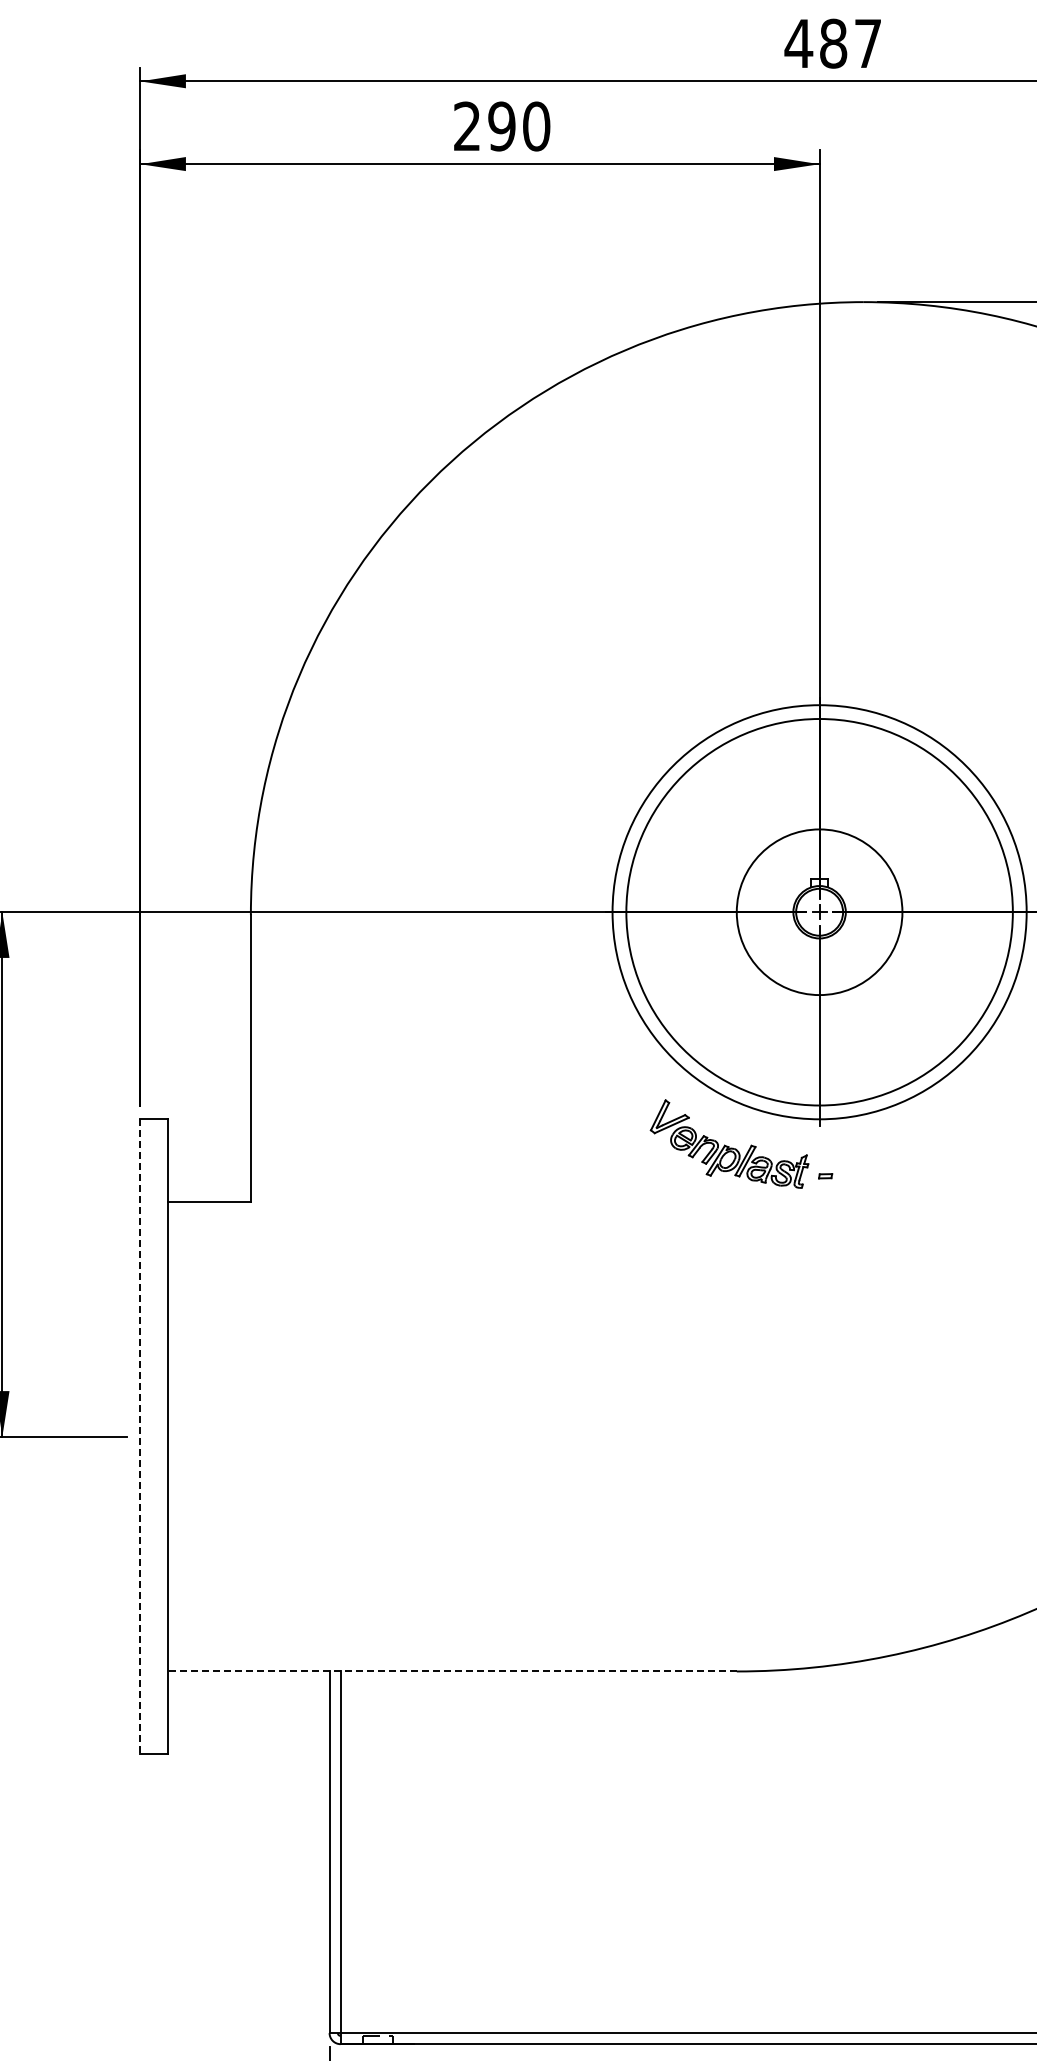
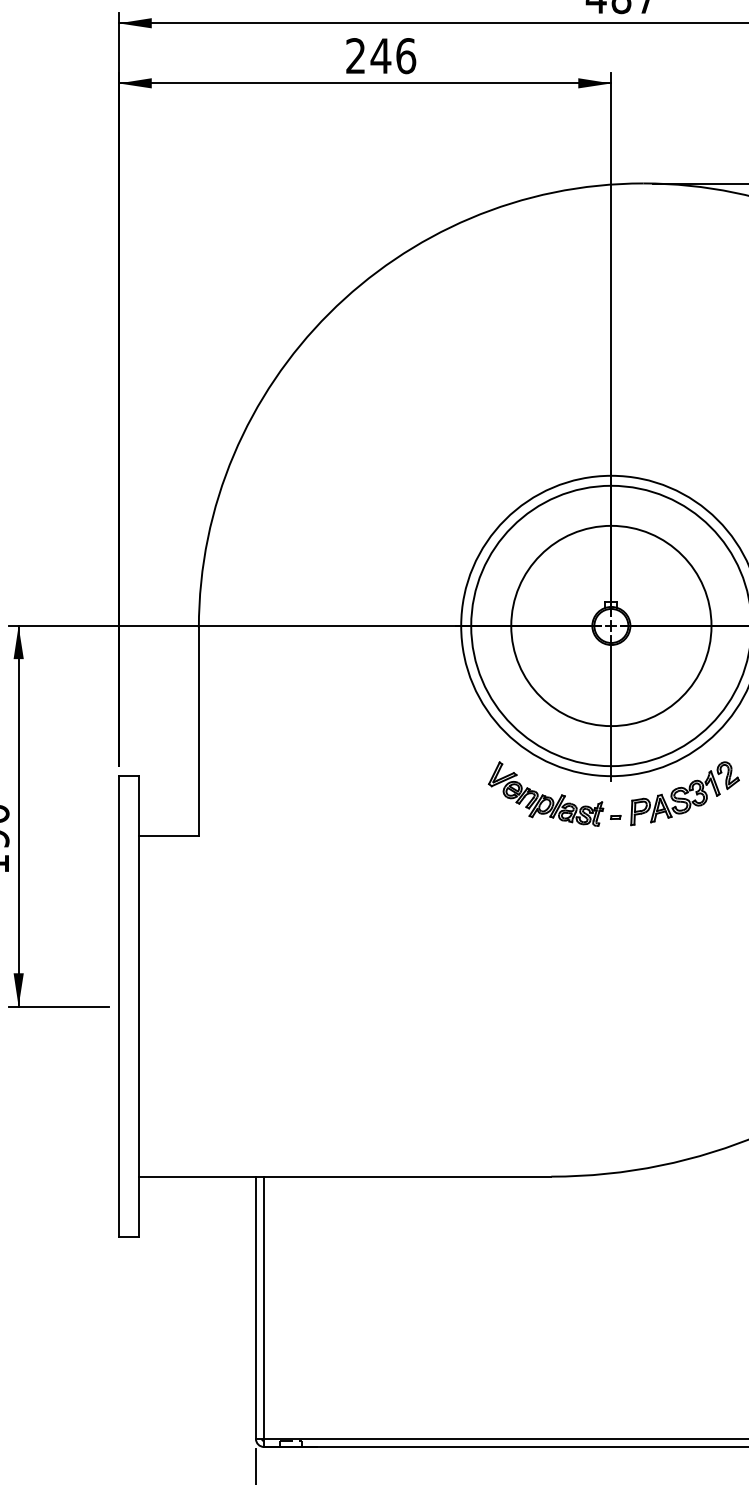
text: (518, 126) -> (392, 56), 290 -> 246
circle: (819, 912) -> (611, 626), size x1.67
part: (921, 1143) -> (685, 793), added
line: (140, 1437) -> (118, 1006), dashed -> solid
line: (451, 1671) -> (344, 1176), dashed -> solid

